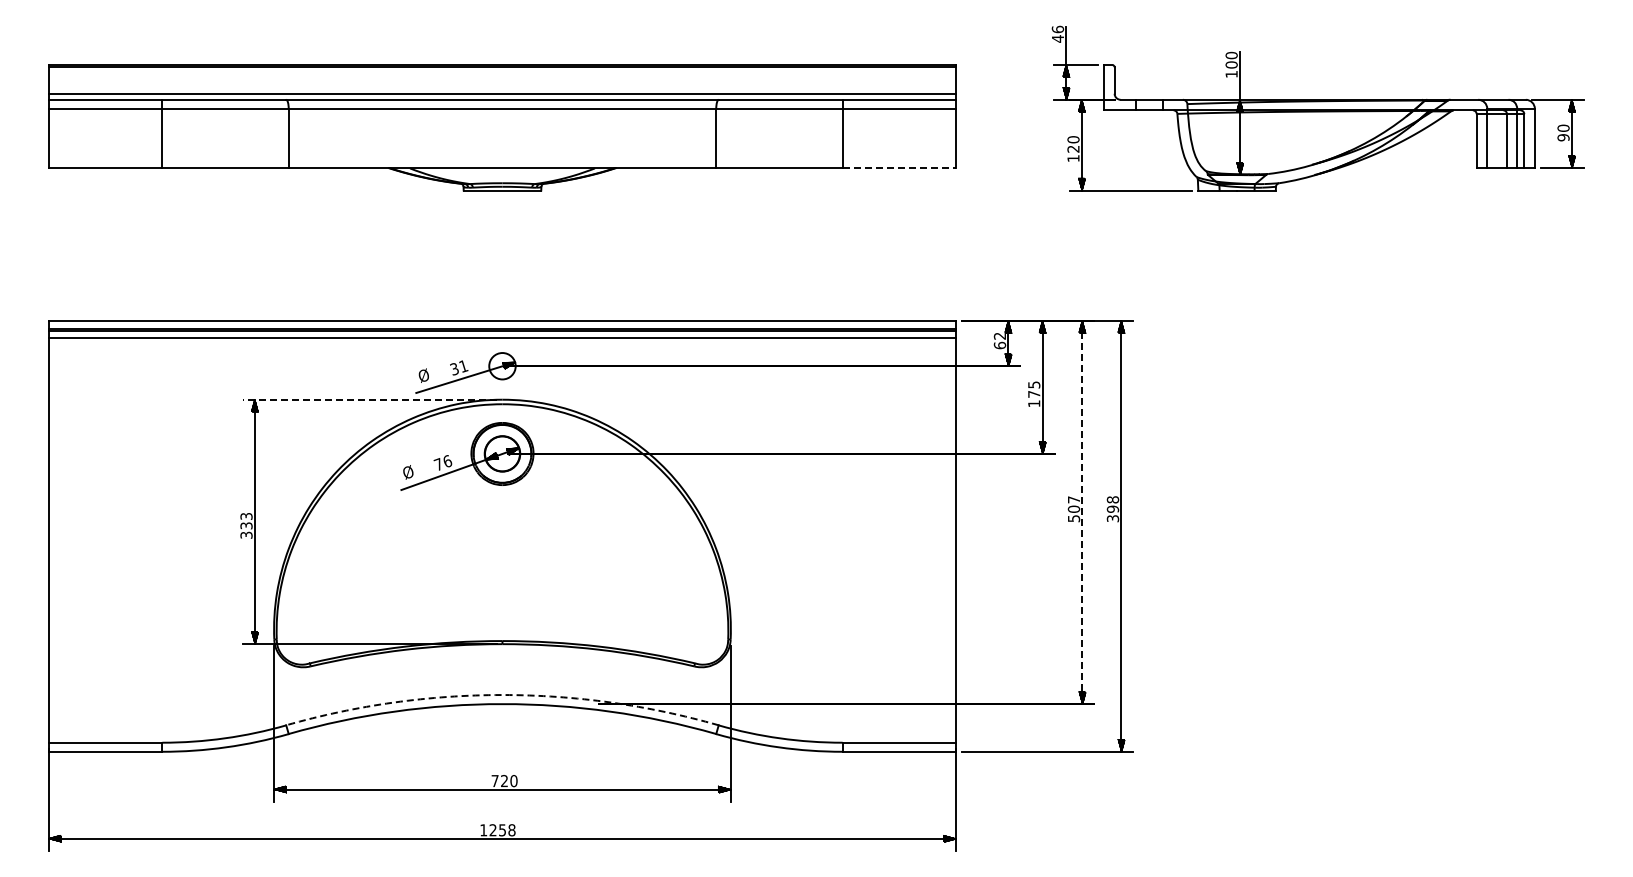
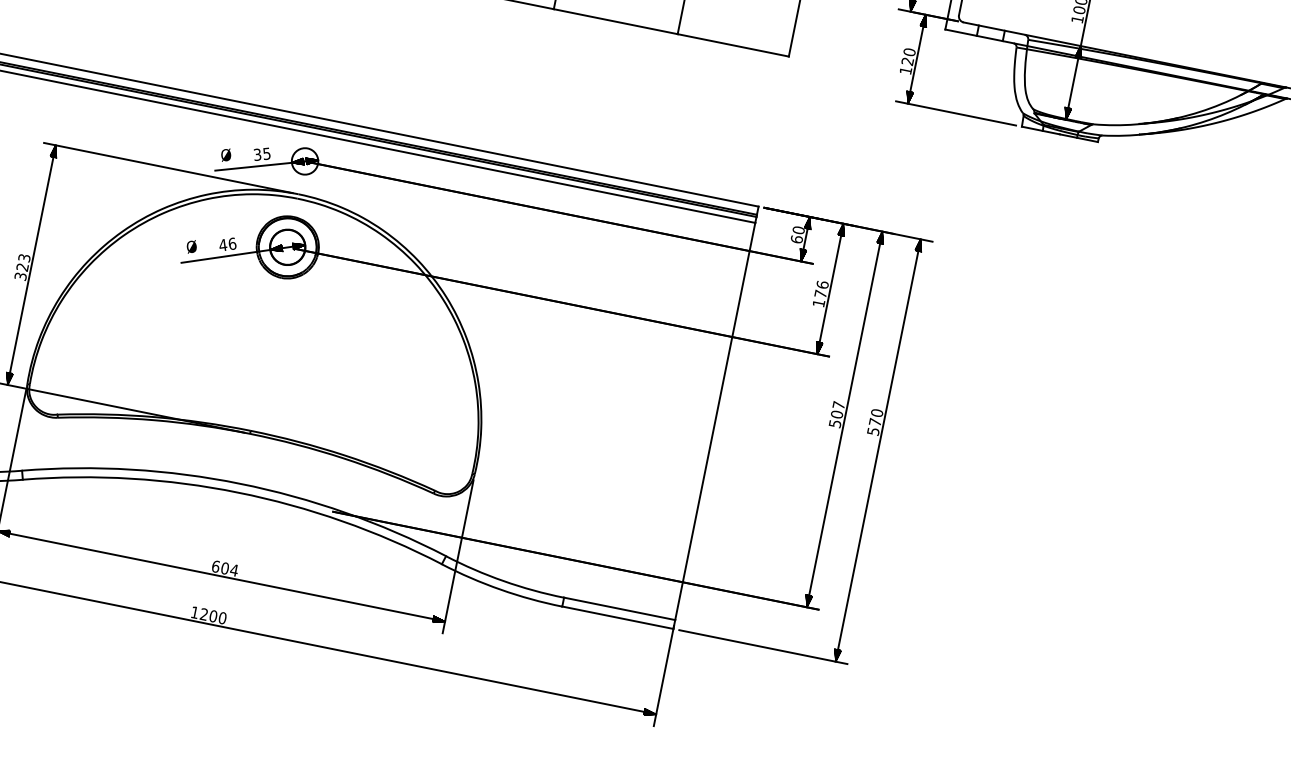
line: (899, 167) -> (733, 45), dashed -> solid
text: (1000, 335) -> (799, 229), 62 -> 60
text: (463, 366) -> (266, 153), 31 -> 35
hatch: (495, 366) -> (298, 160), added
text: (1034, 384) -> (822, 284), 175 -> 176
line: (369, 399) -> (168, 167), dashed -> solid
text: (438, 464) -> (222, 245), 76 -> 46
text: (1112, 508) -> (874, 421), 398 -> 570
line: (1082, 512) -> (844, 419), dashed -> solid
text: (246, 525) -> (22, 266), 333 -> 323
arc: (502, 695) -> (240, 484), dashed -> solid
text: (504, 781) -> (224, 568), 720 -> 604
text: (506, 830) -> (217, 617), 1258 -> 1200

